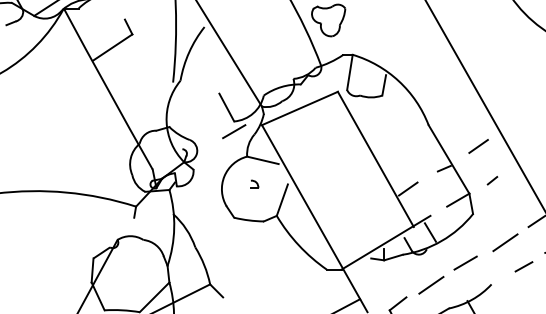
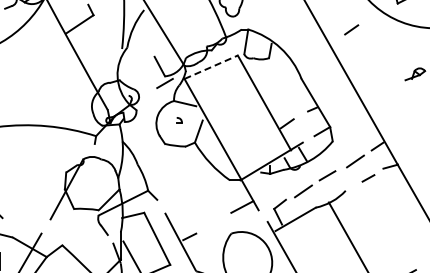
line: (300, 108) -> (211, 67), solid -> dashed
line: (478, 145) -> (351, 29), moved
line: (492, 180) -> (346, 117), removed

